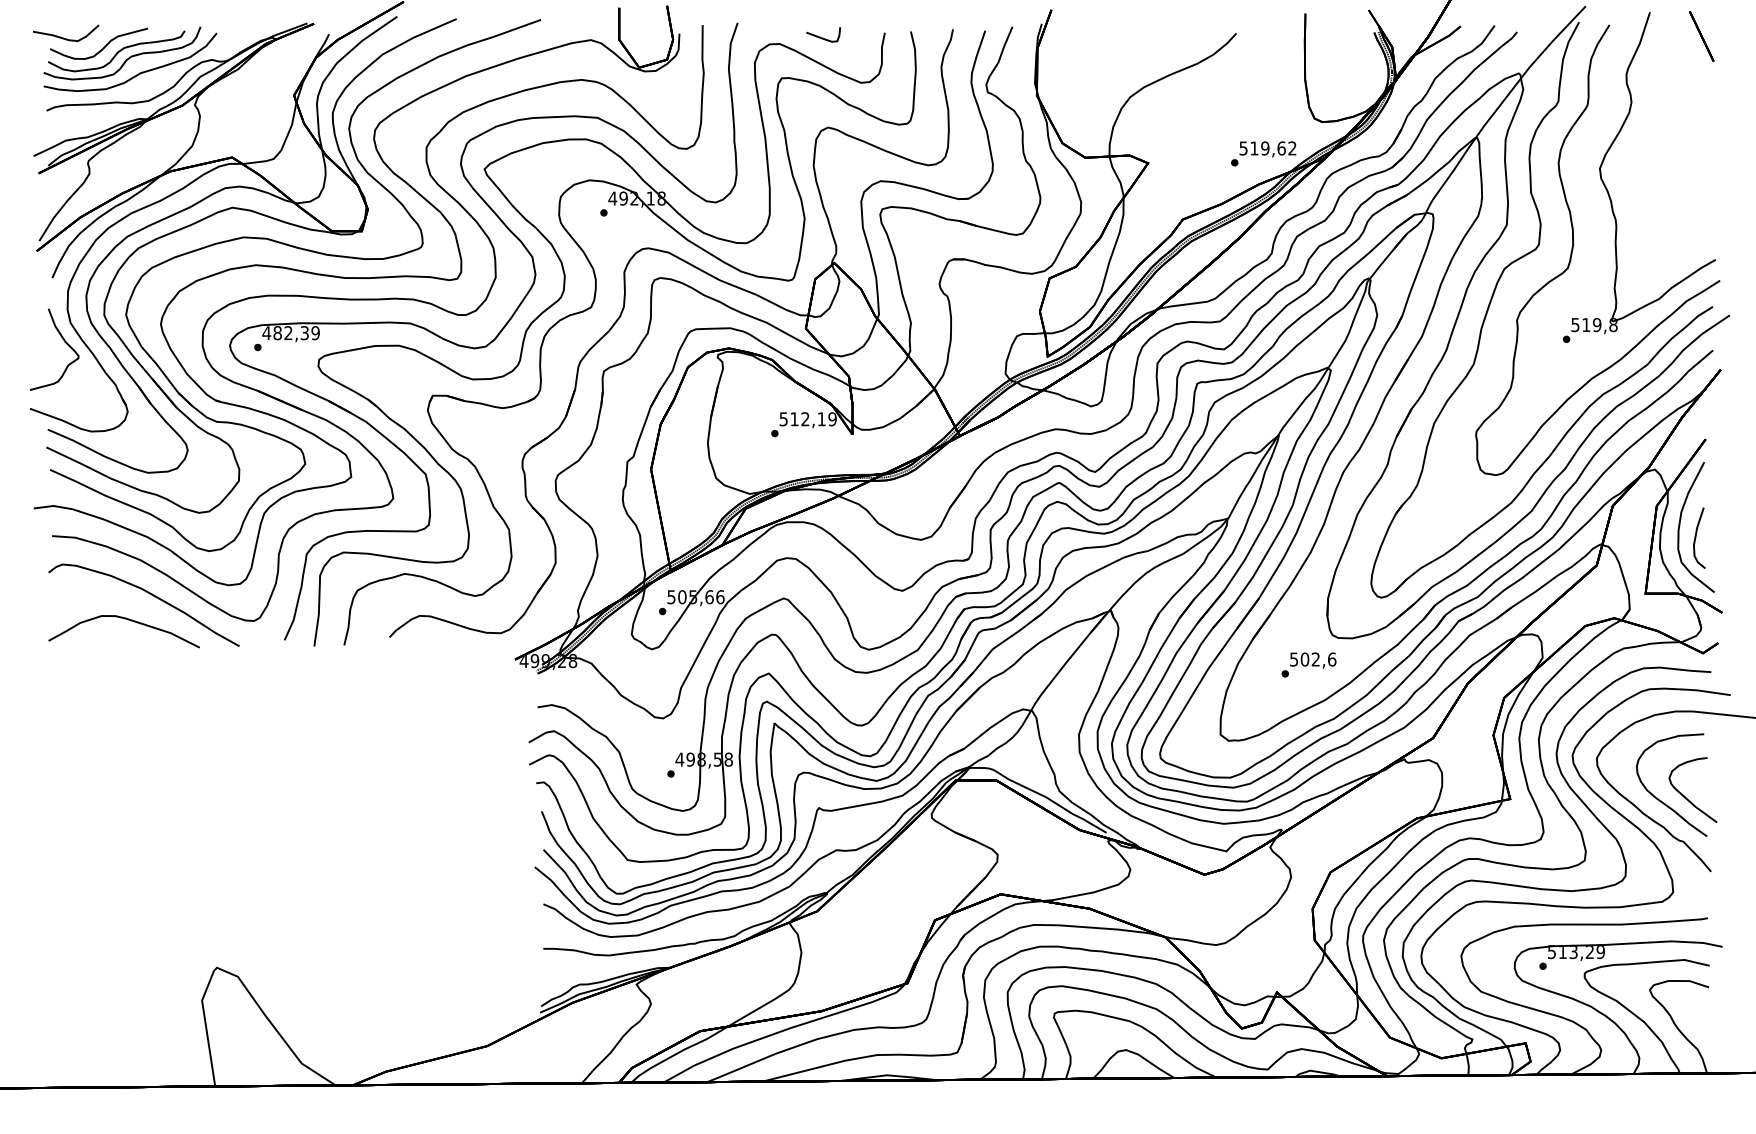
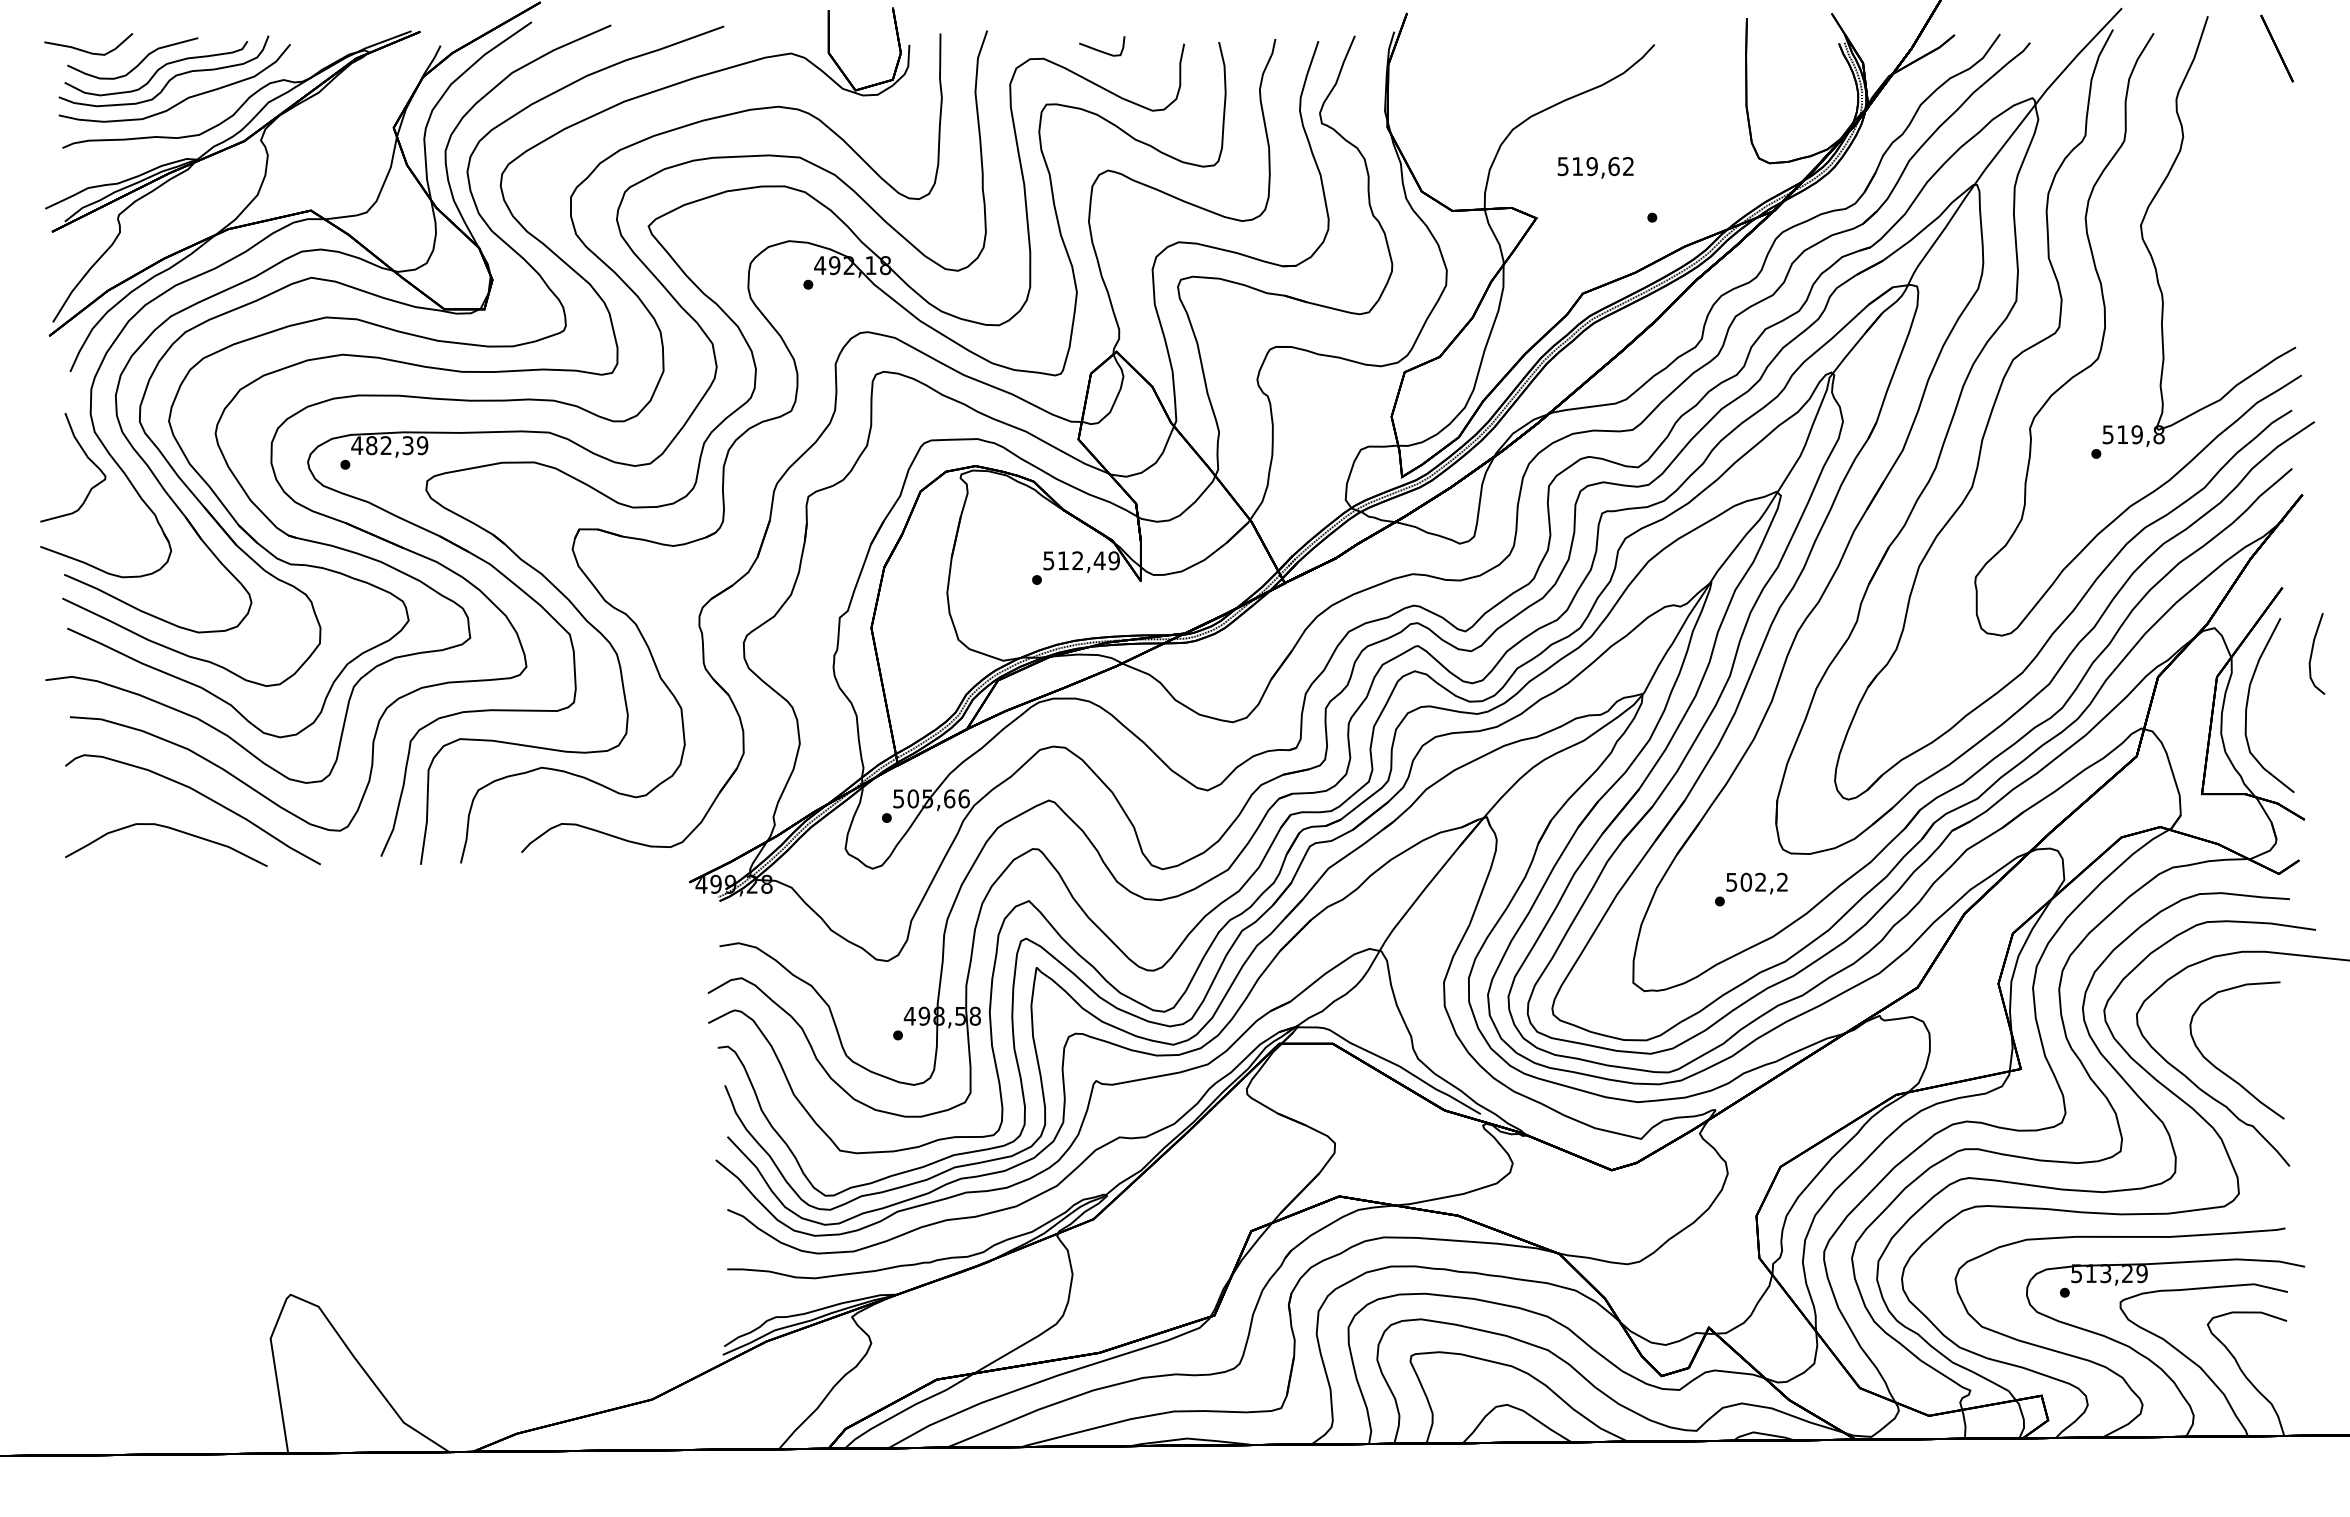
text: (1267, 149) -> (1595, 167), moved
text: (821, 419) -> (1099, 560), 512,19 -> 512,49
curve: (1696, 537) -> (2312, 653), moved
text: (1332, 658) -> (1782, 881), 502,6 -> 502,2
curve: (1687, 797) -> (2257, 1067), removed

